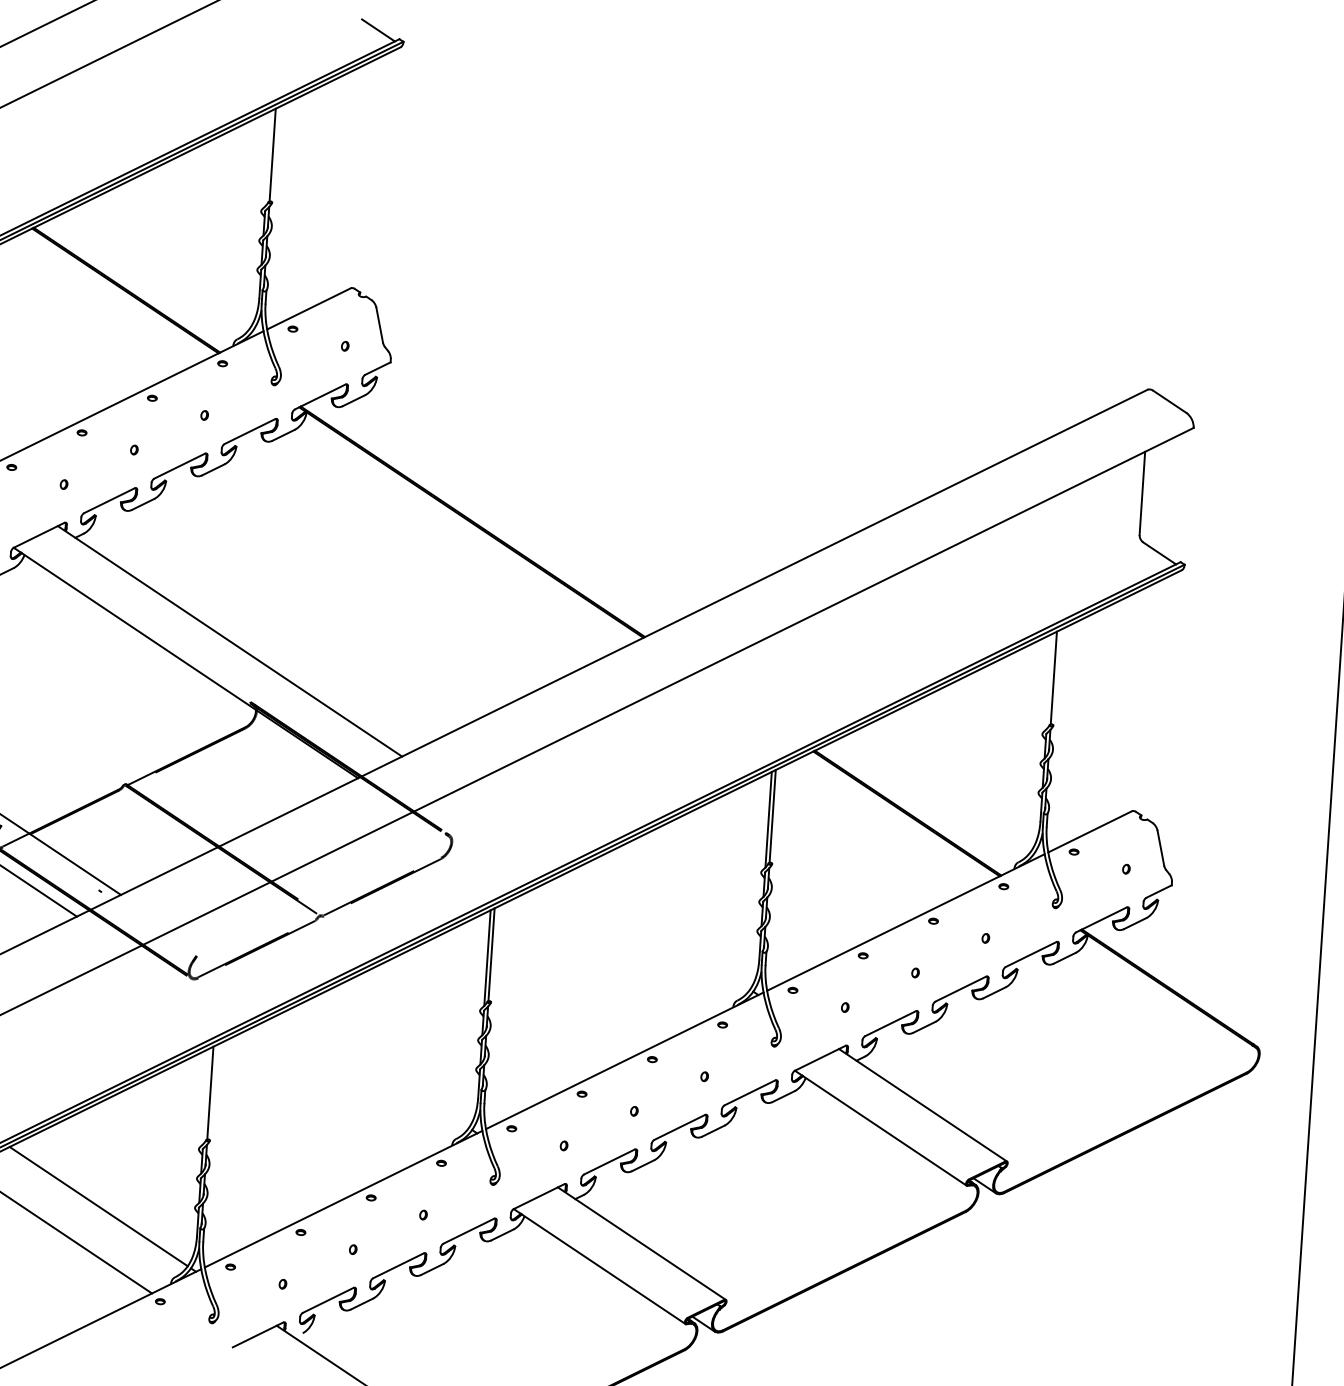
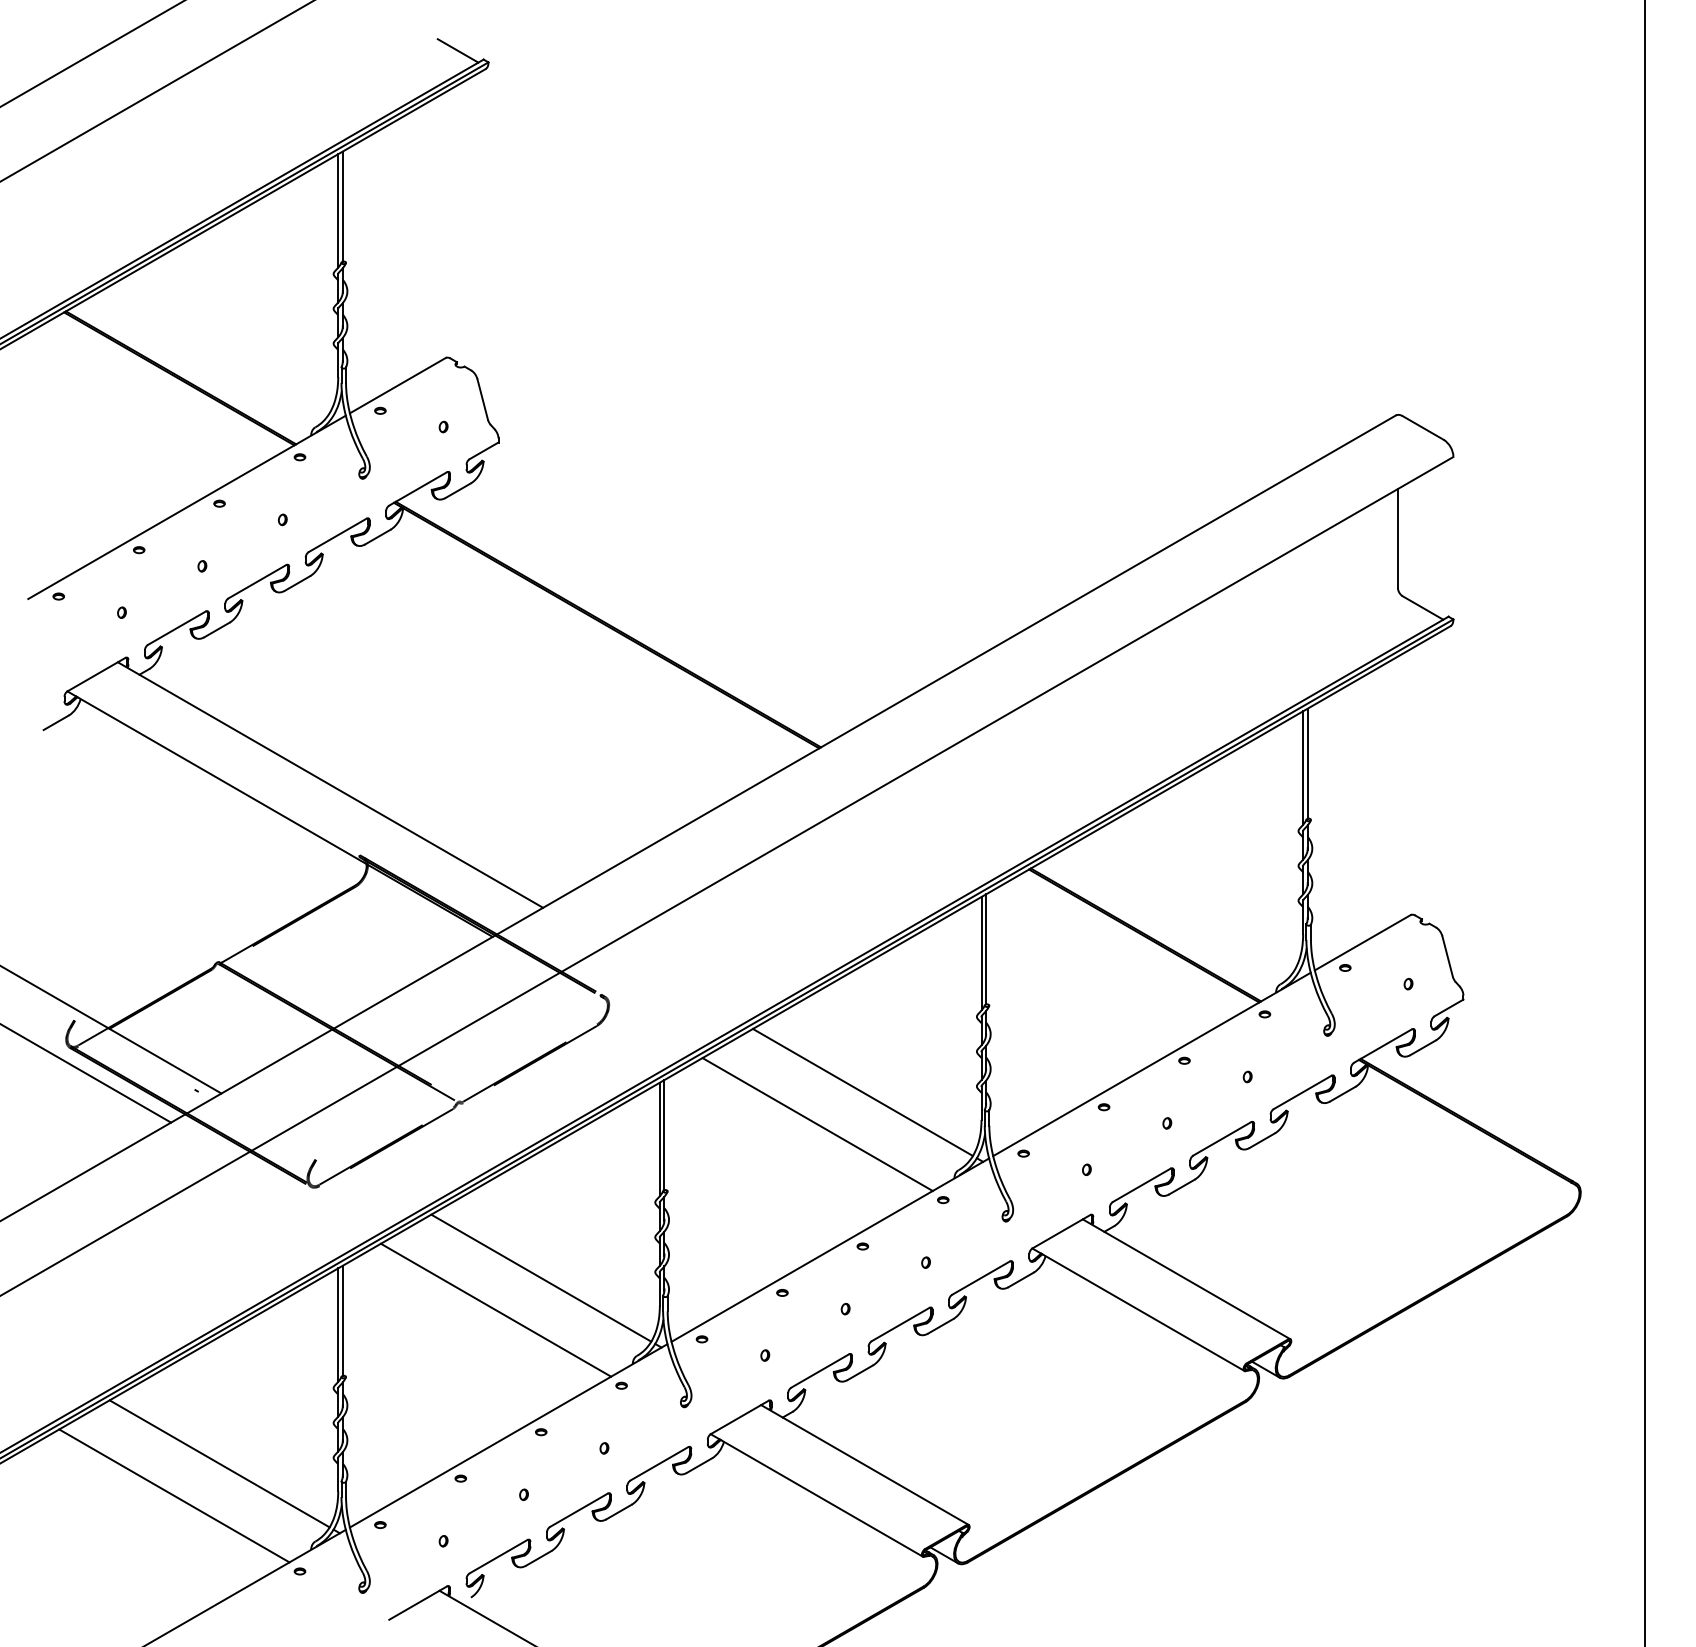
line: (268, 158) -> (338, 210), added
line: (1050, 680) -> (1303, 767), added
line: (660, 929) -> (862, 1091), added
line: (621, 954) -> (817, 1124), added
line: (380, 1067) -> (541, 1277), added
line: (339, 1092) -> (495, 1309), added
line: (206, 1095) -> (338, 1324), added

